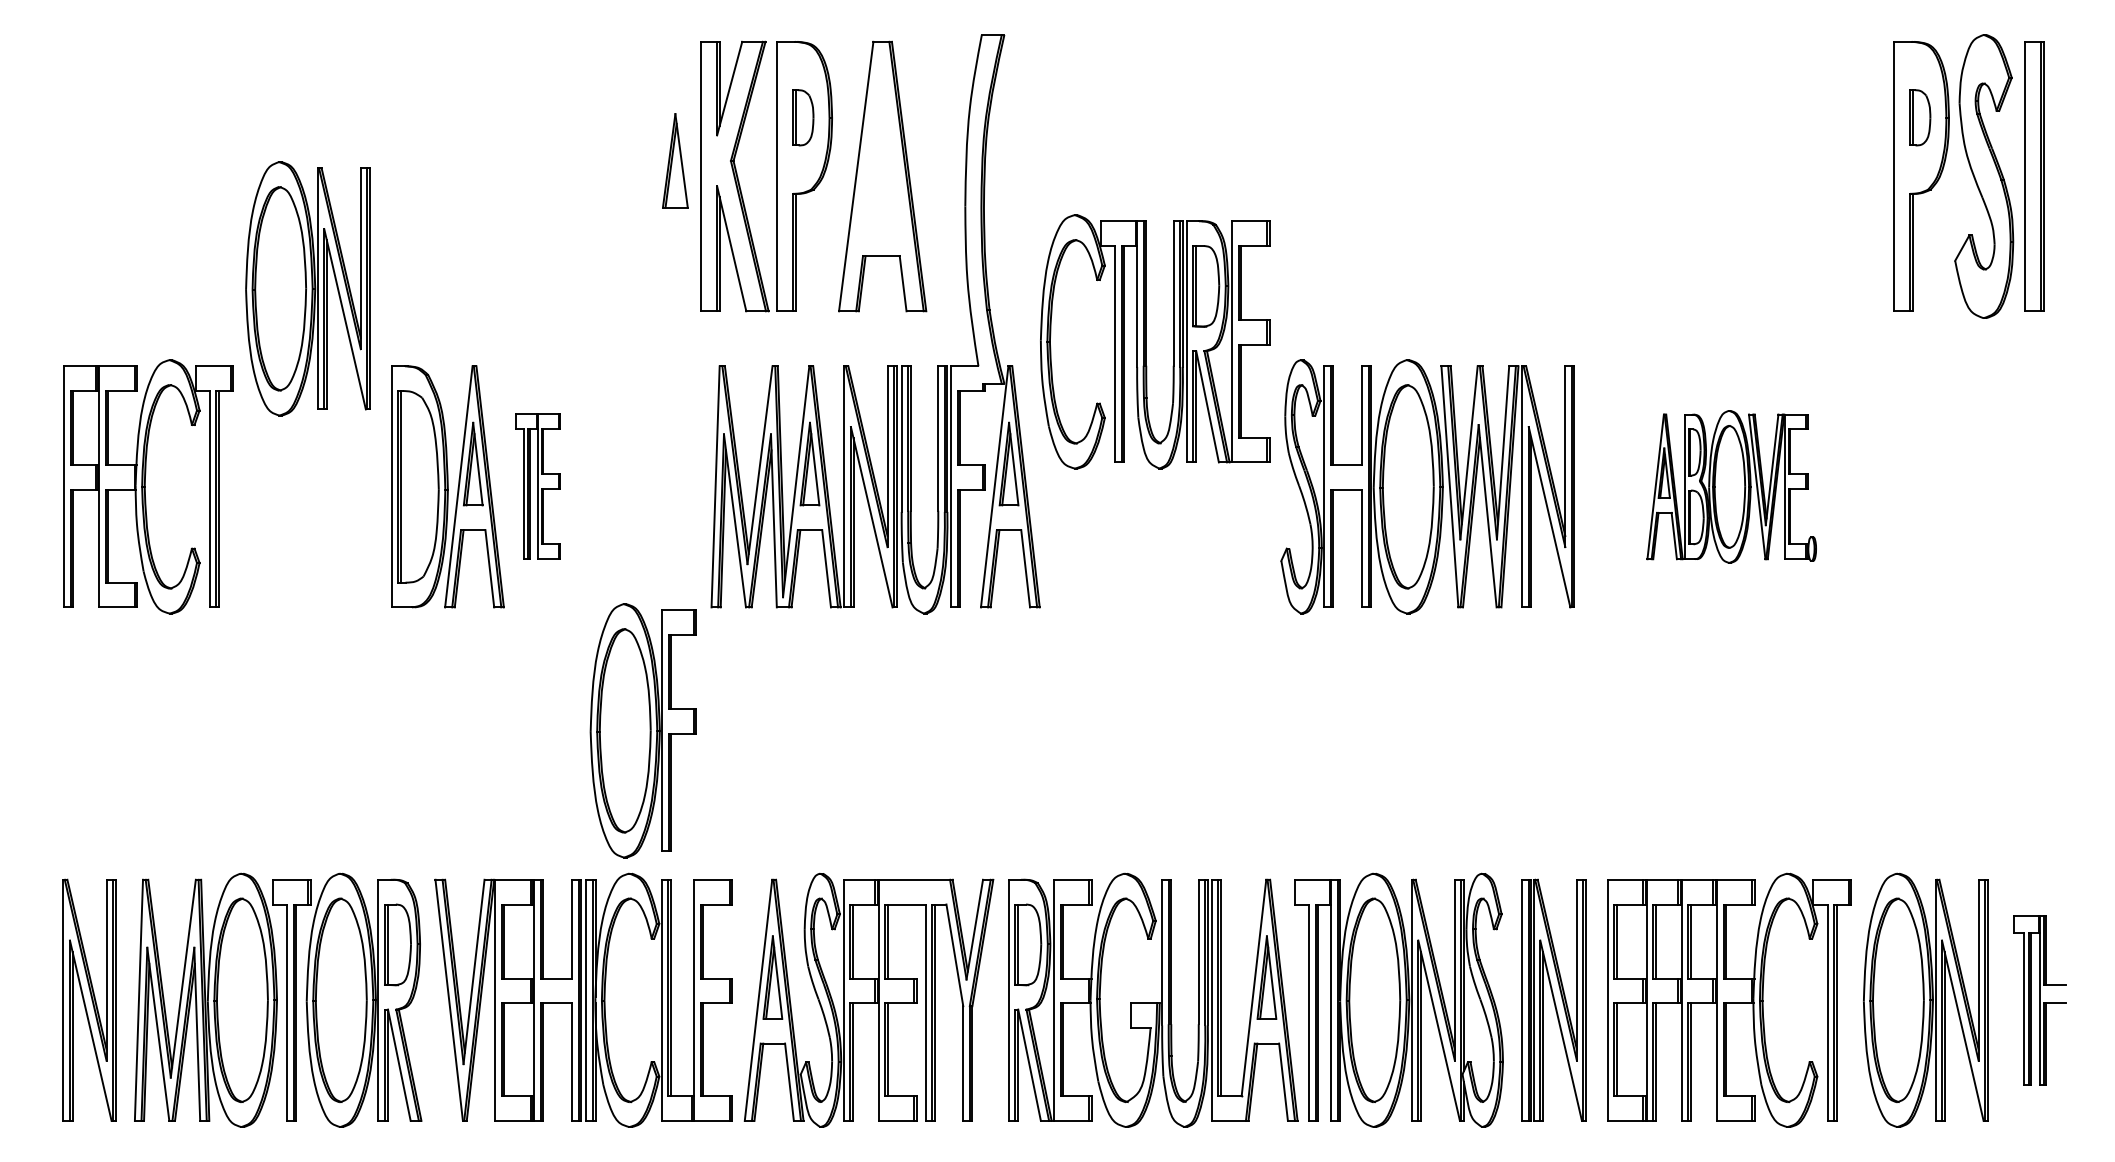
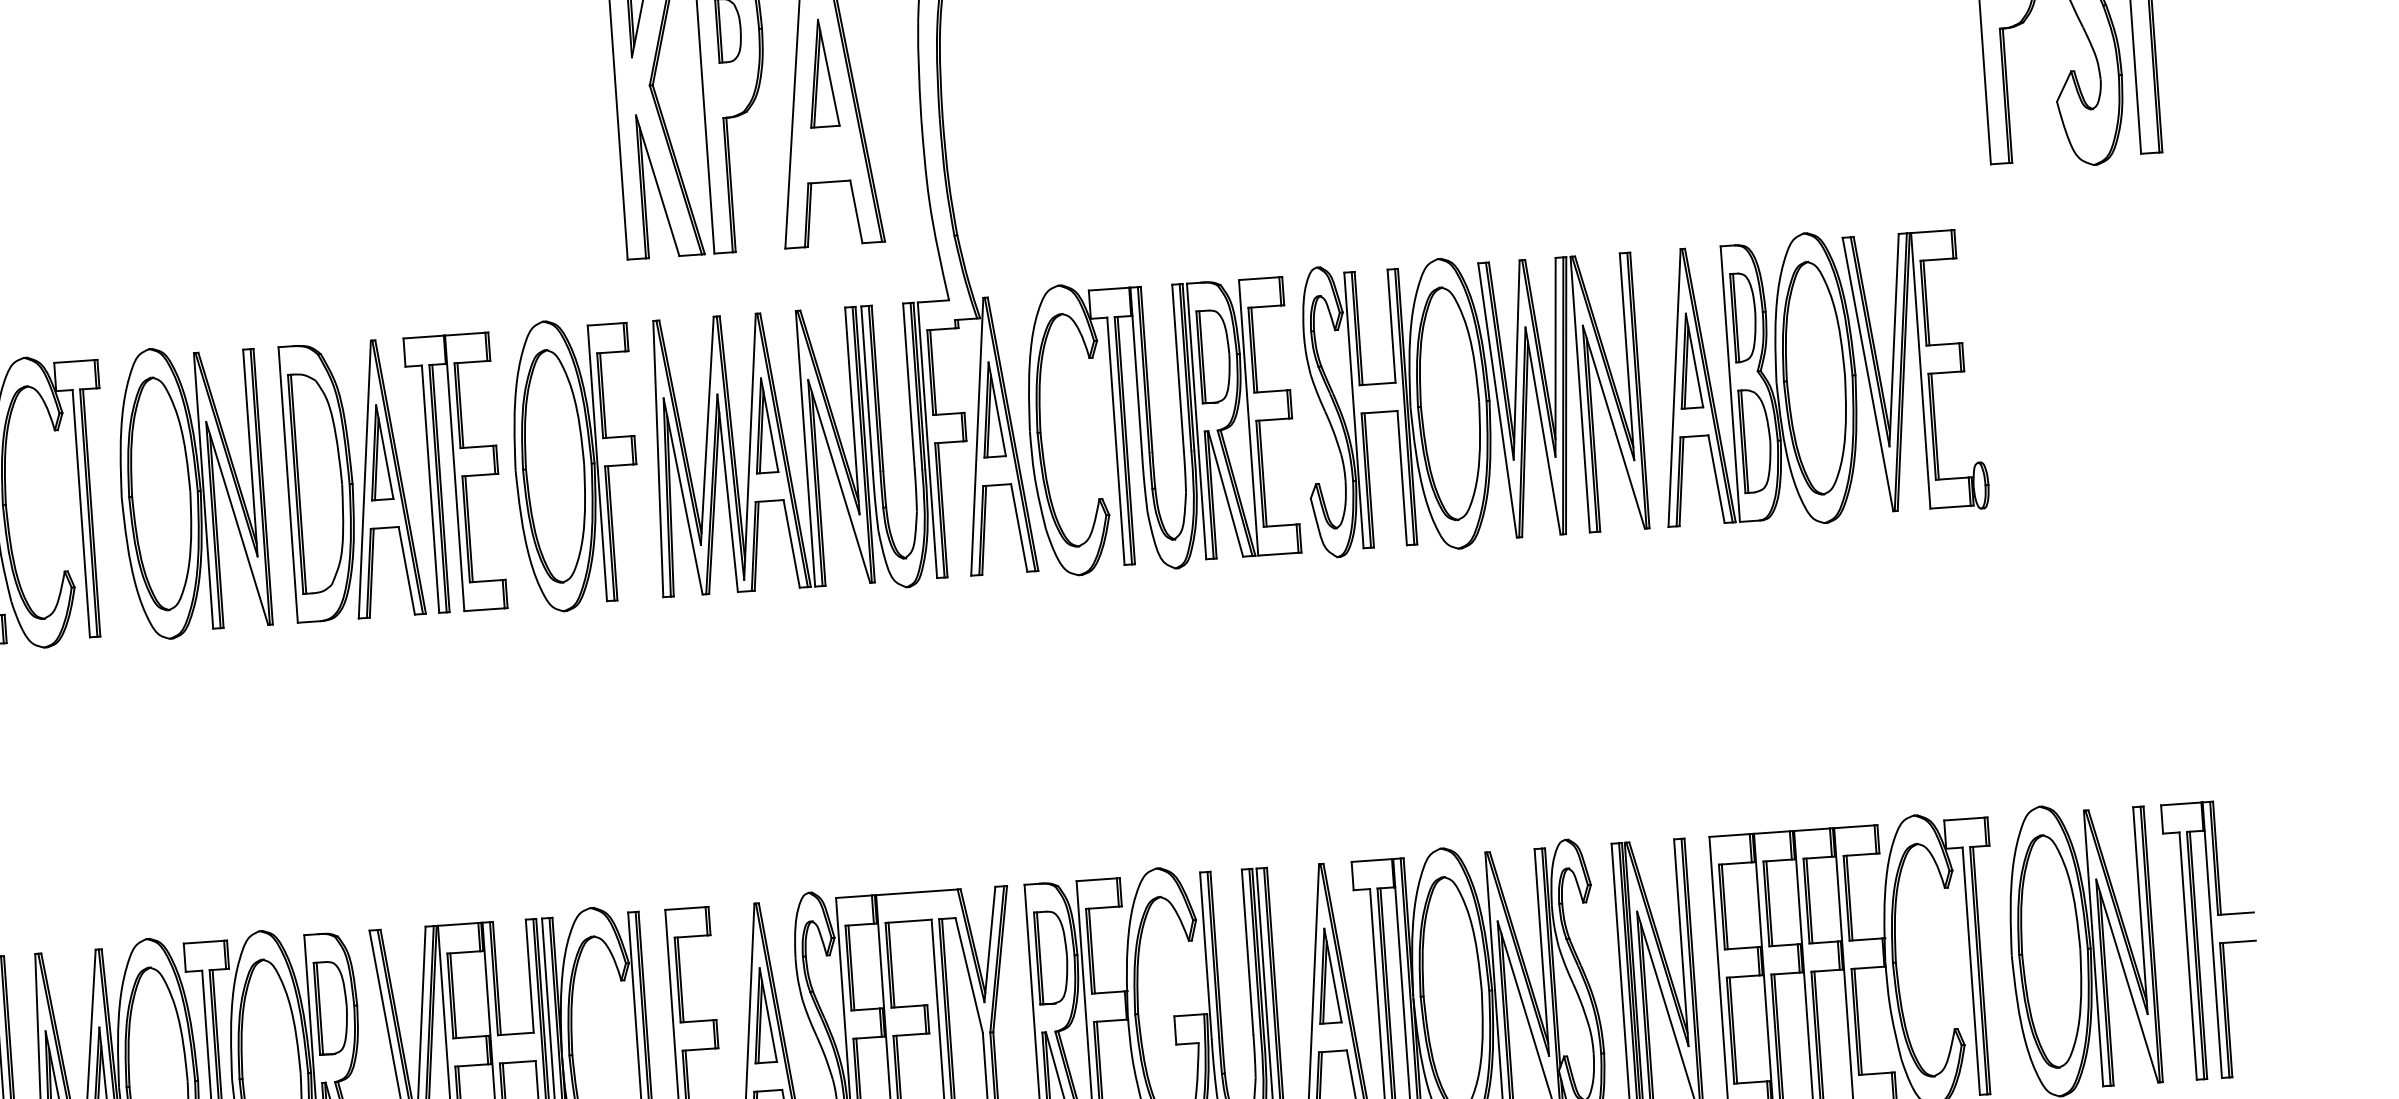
part: (675, 160) -> (821, 72), moved
part: (307, 288) -> (191, 491), moved
part: (1146, 341) -> (1150, 424), moved
part: (537, 486) -> (454, 472), size x1.67
part: (1731, 486) -> (1819, 377), size x1.67
part: (642, 730) -> (574, 464), moved
part: (2039, 1000) -> (2212, 940), size x1.43

